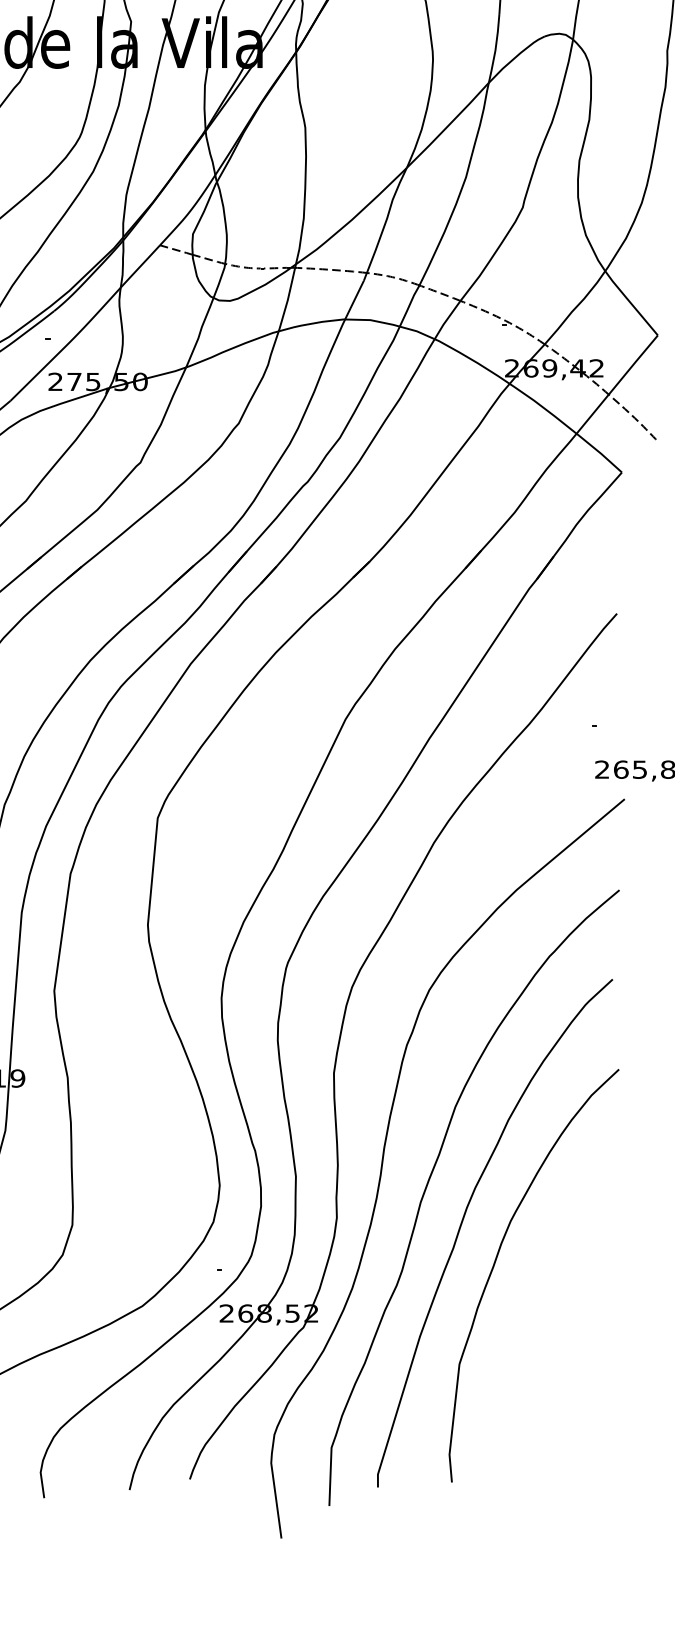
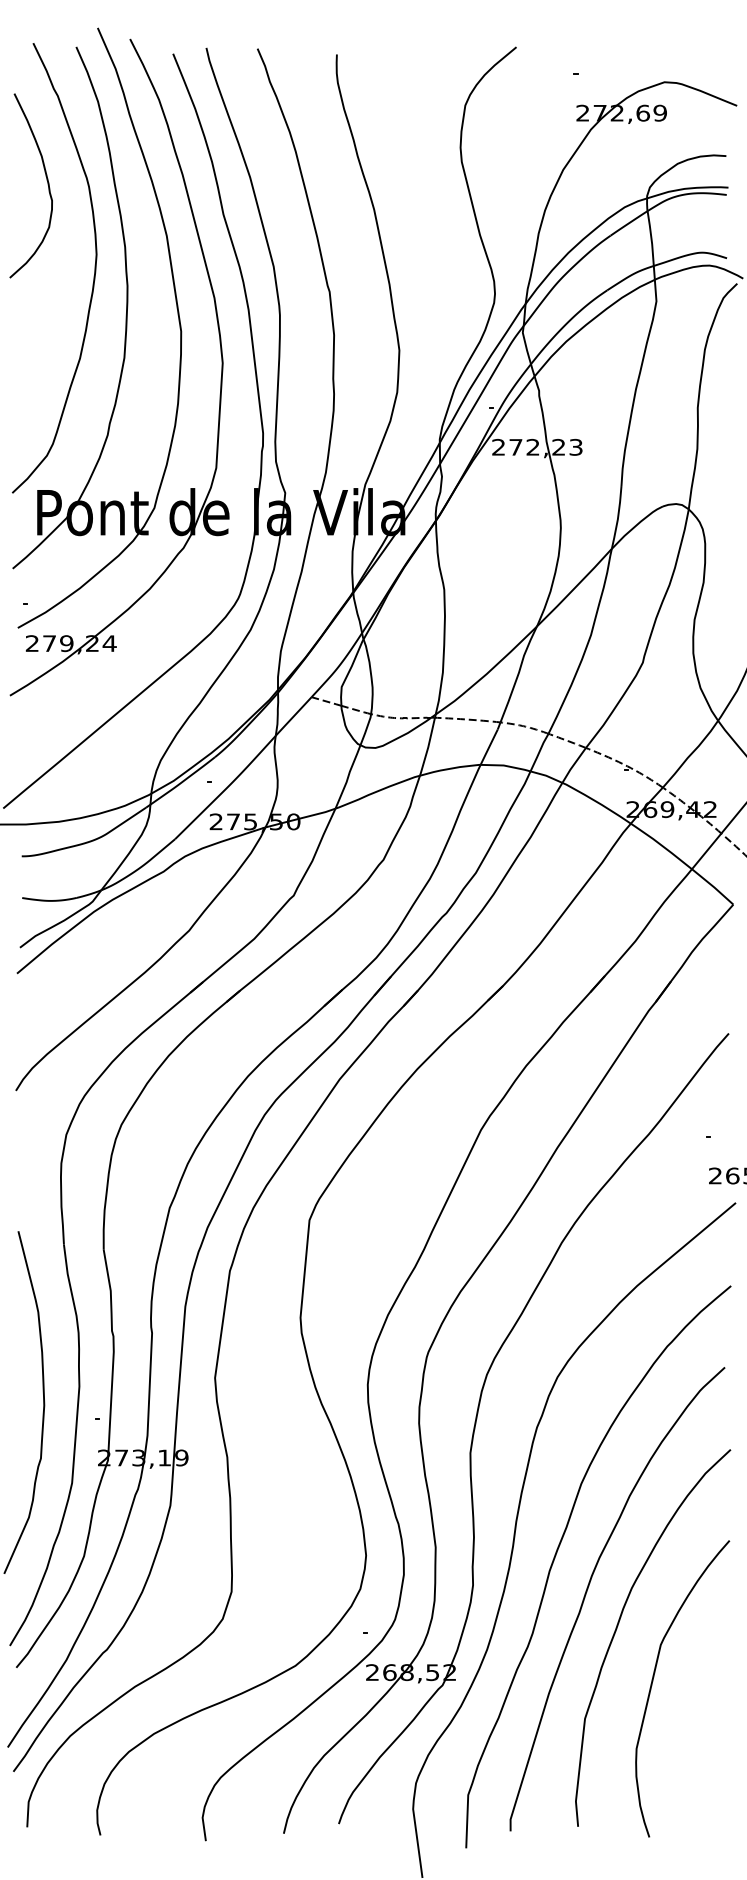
curve: (534, 1323) -> (653, 1681), added

